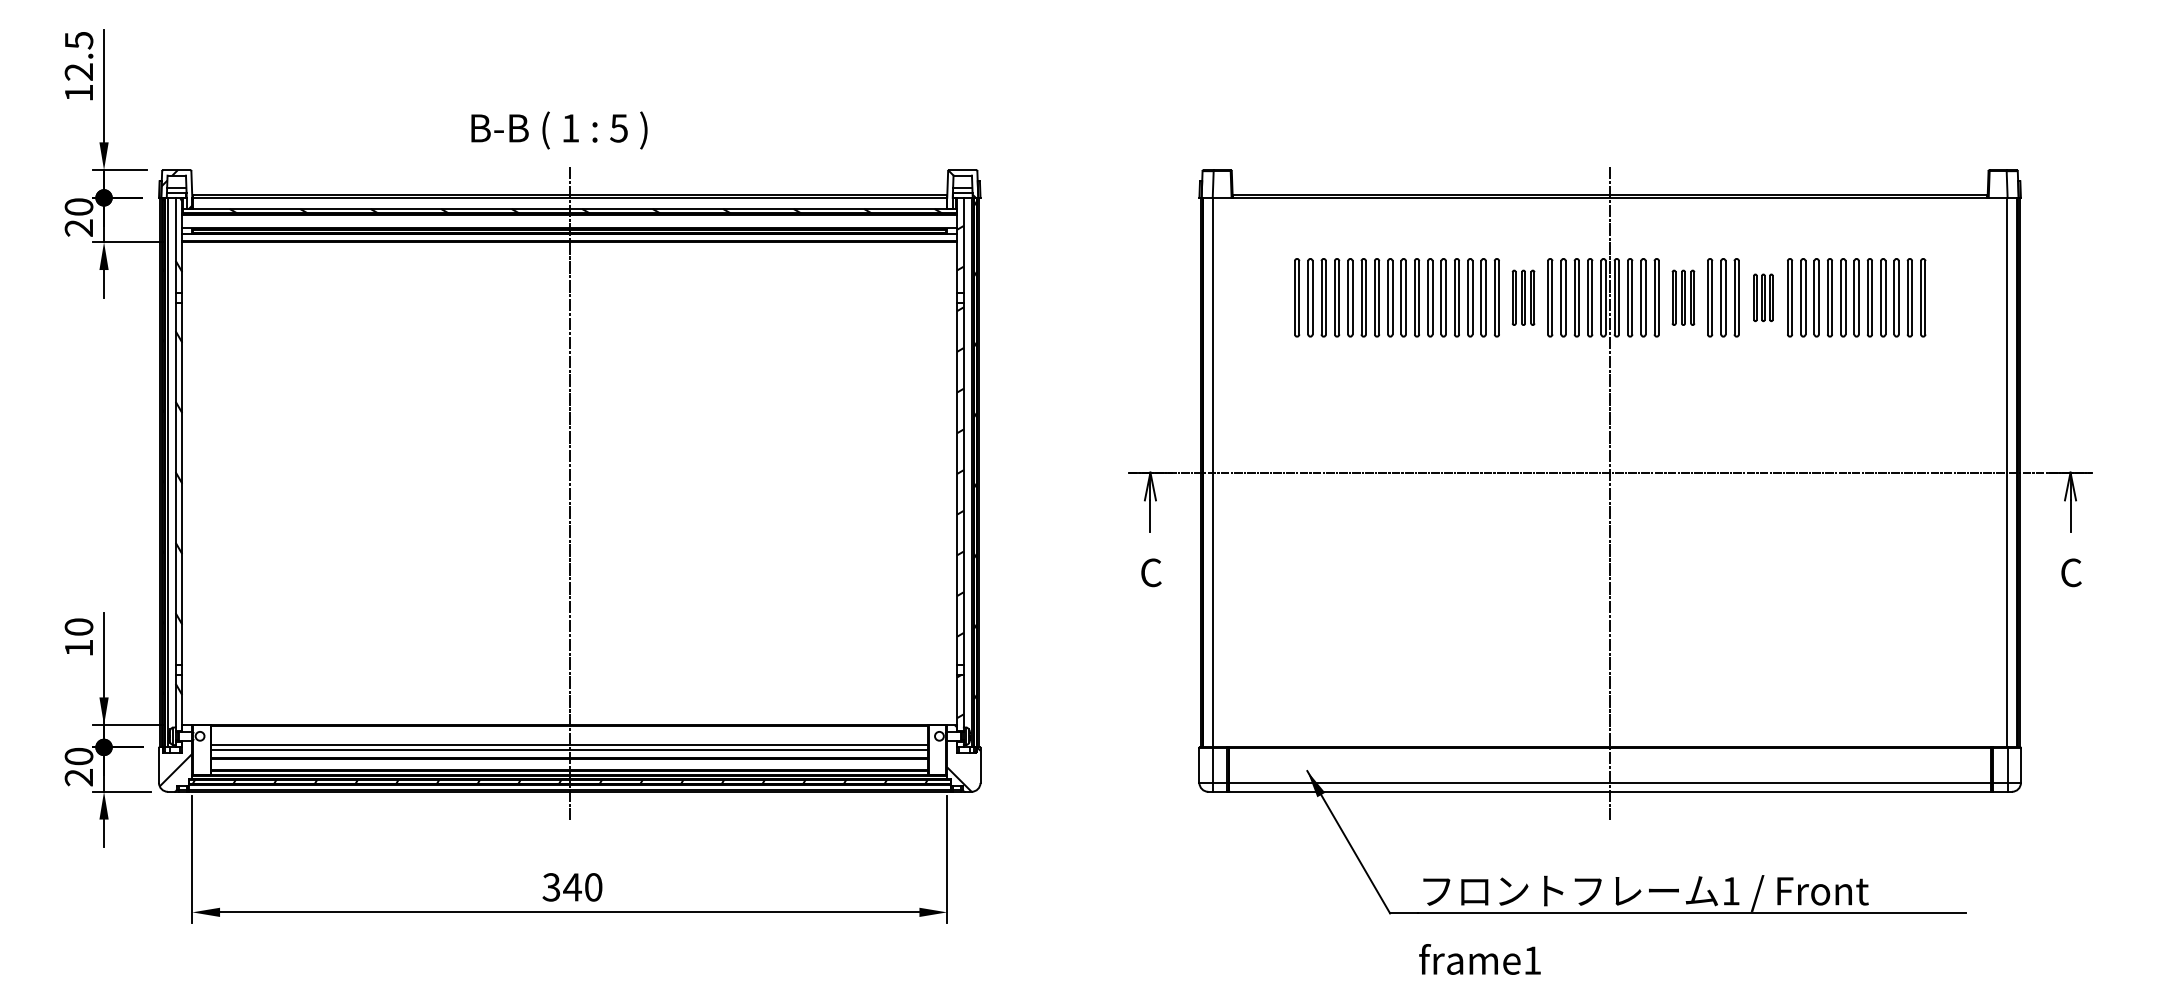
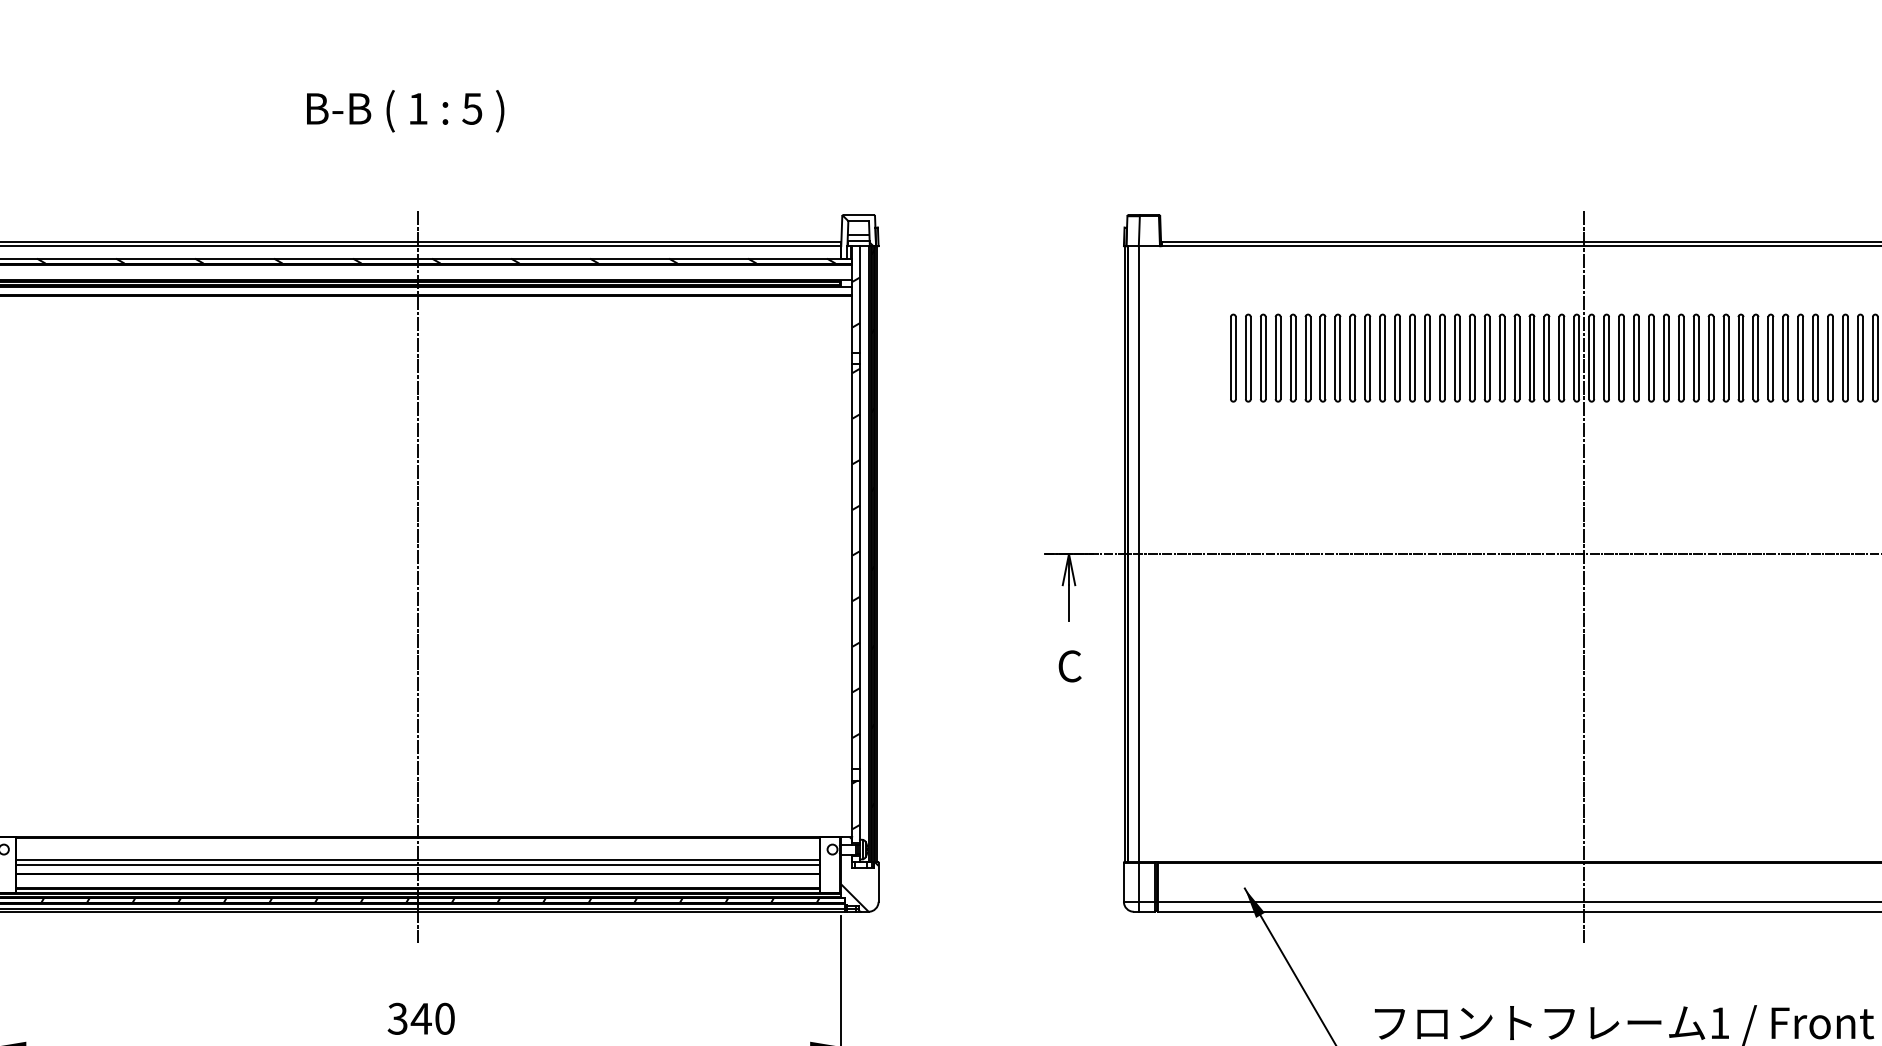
text: (559, 130) -> (405, 111), moved
part: (1523, 297) -> (1487, 357), size x1.43
part: (1683, 297) -> (1666, 357), size x1.43
part: (1763, 297) -> (1756, 357), size x1.67

